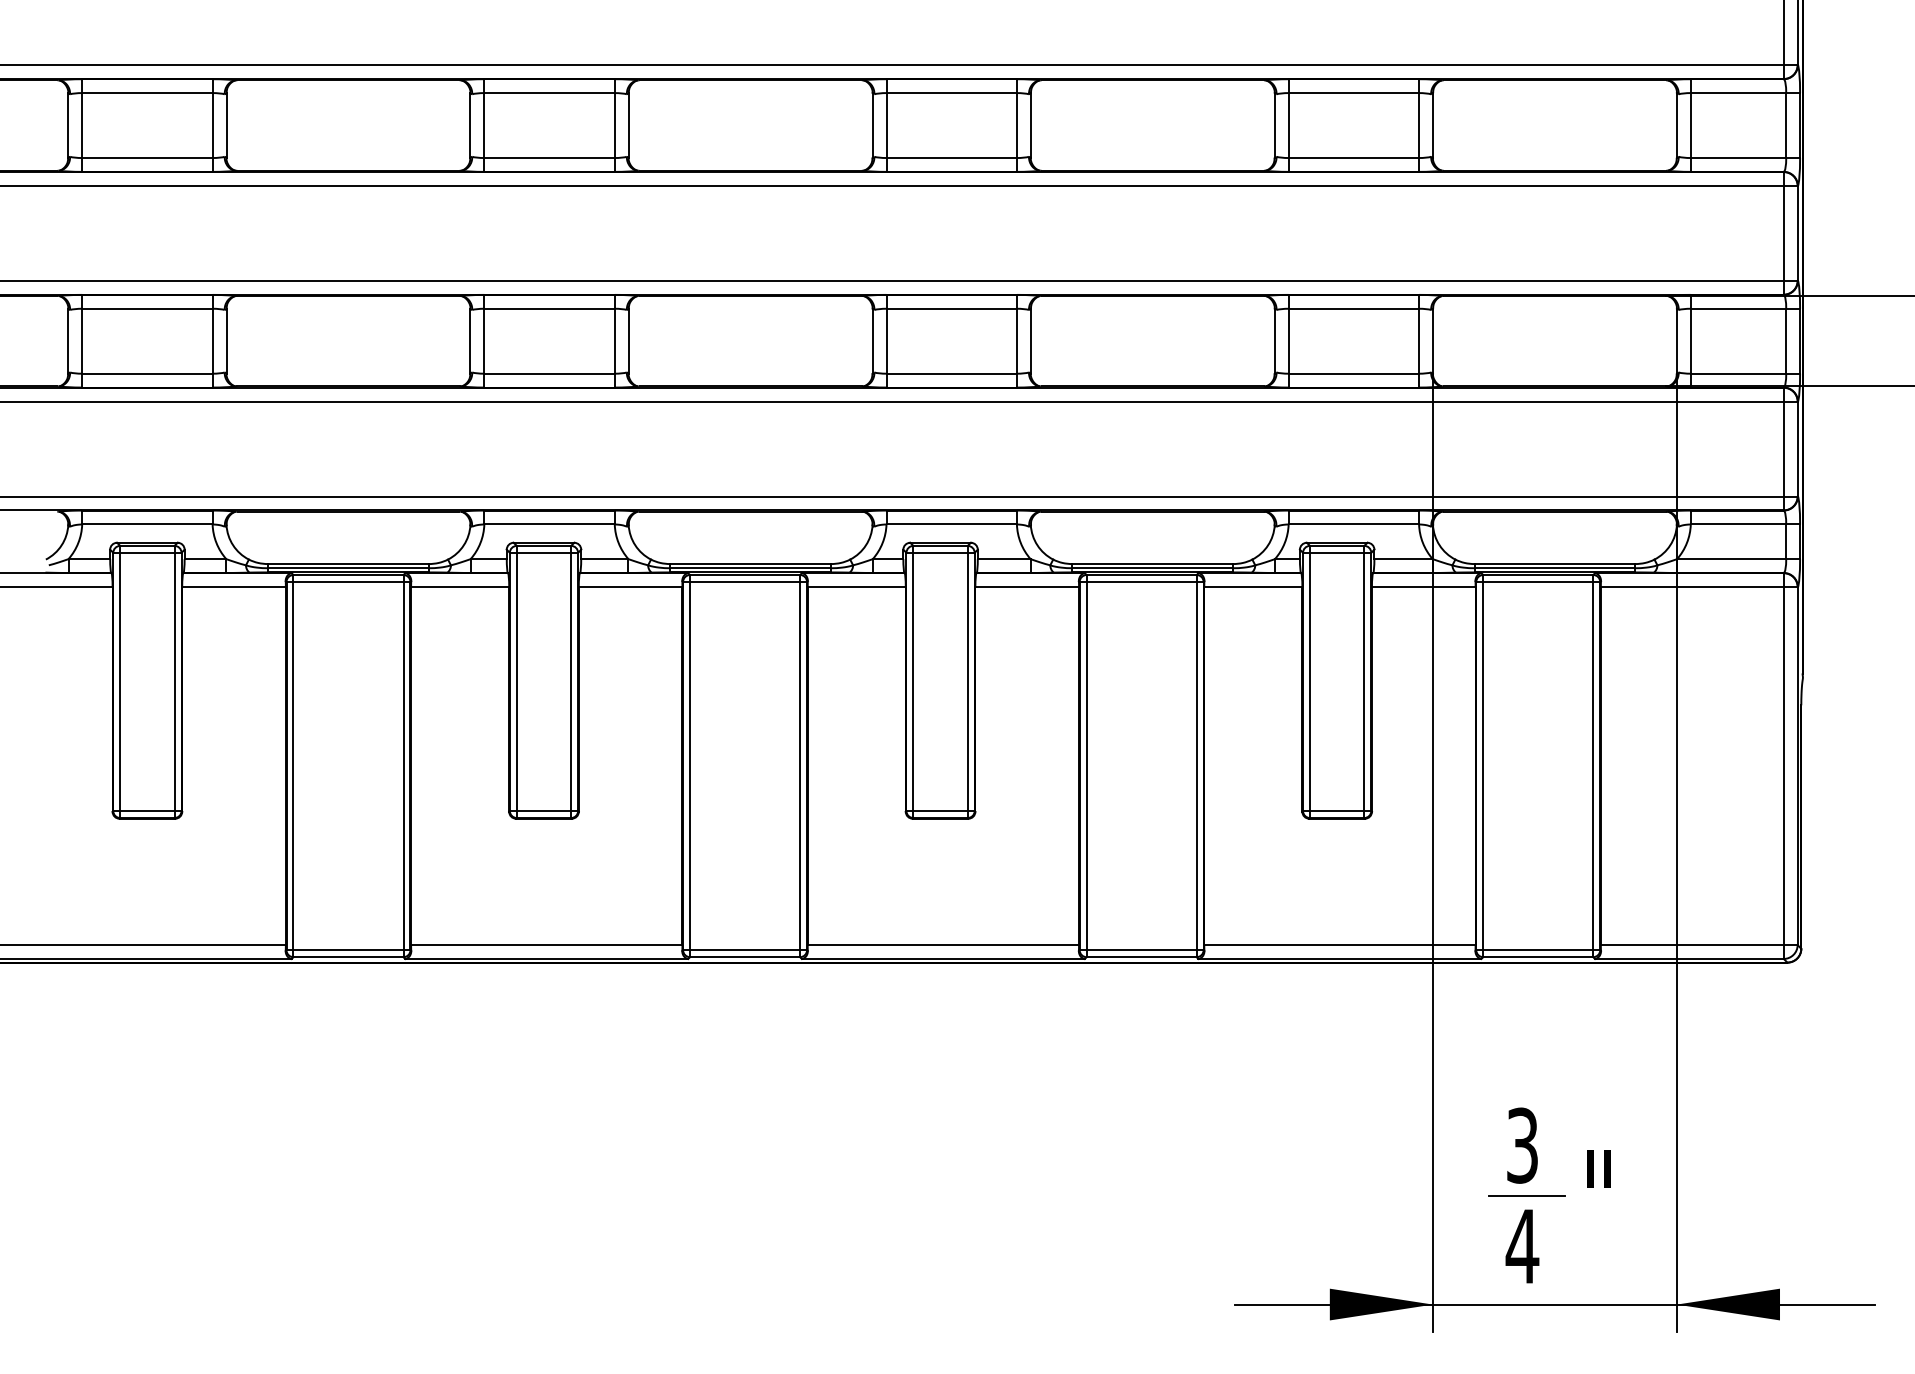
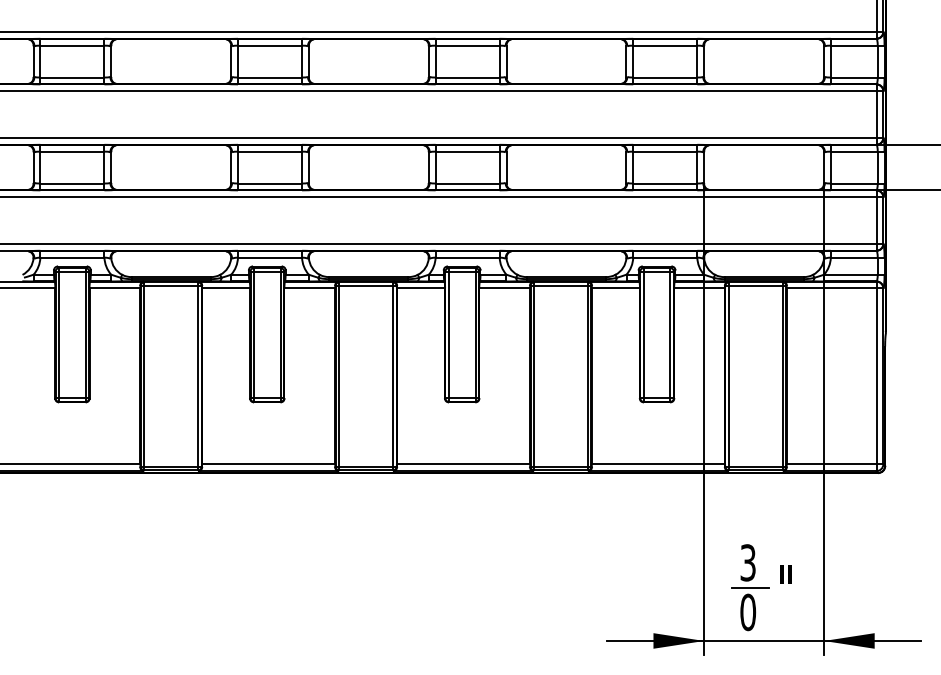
text: (1521, 1246) -> (747, 612), 4 -> 0

